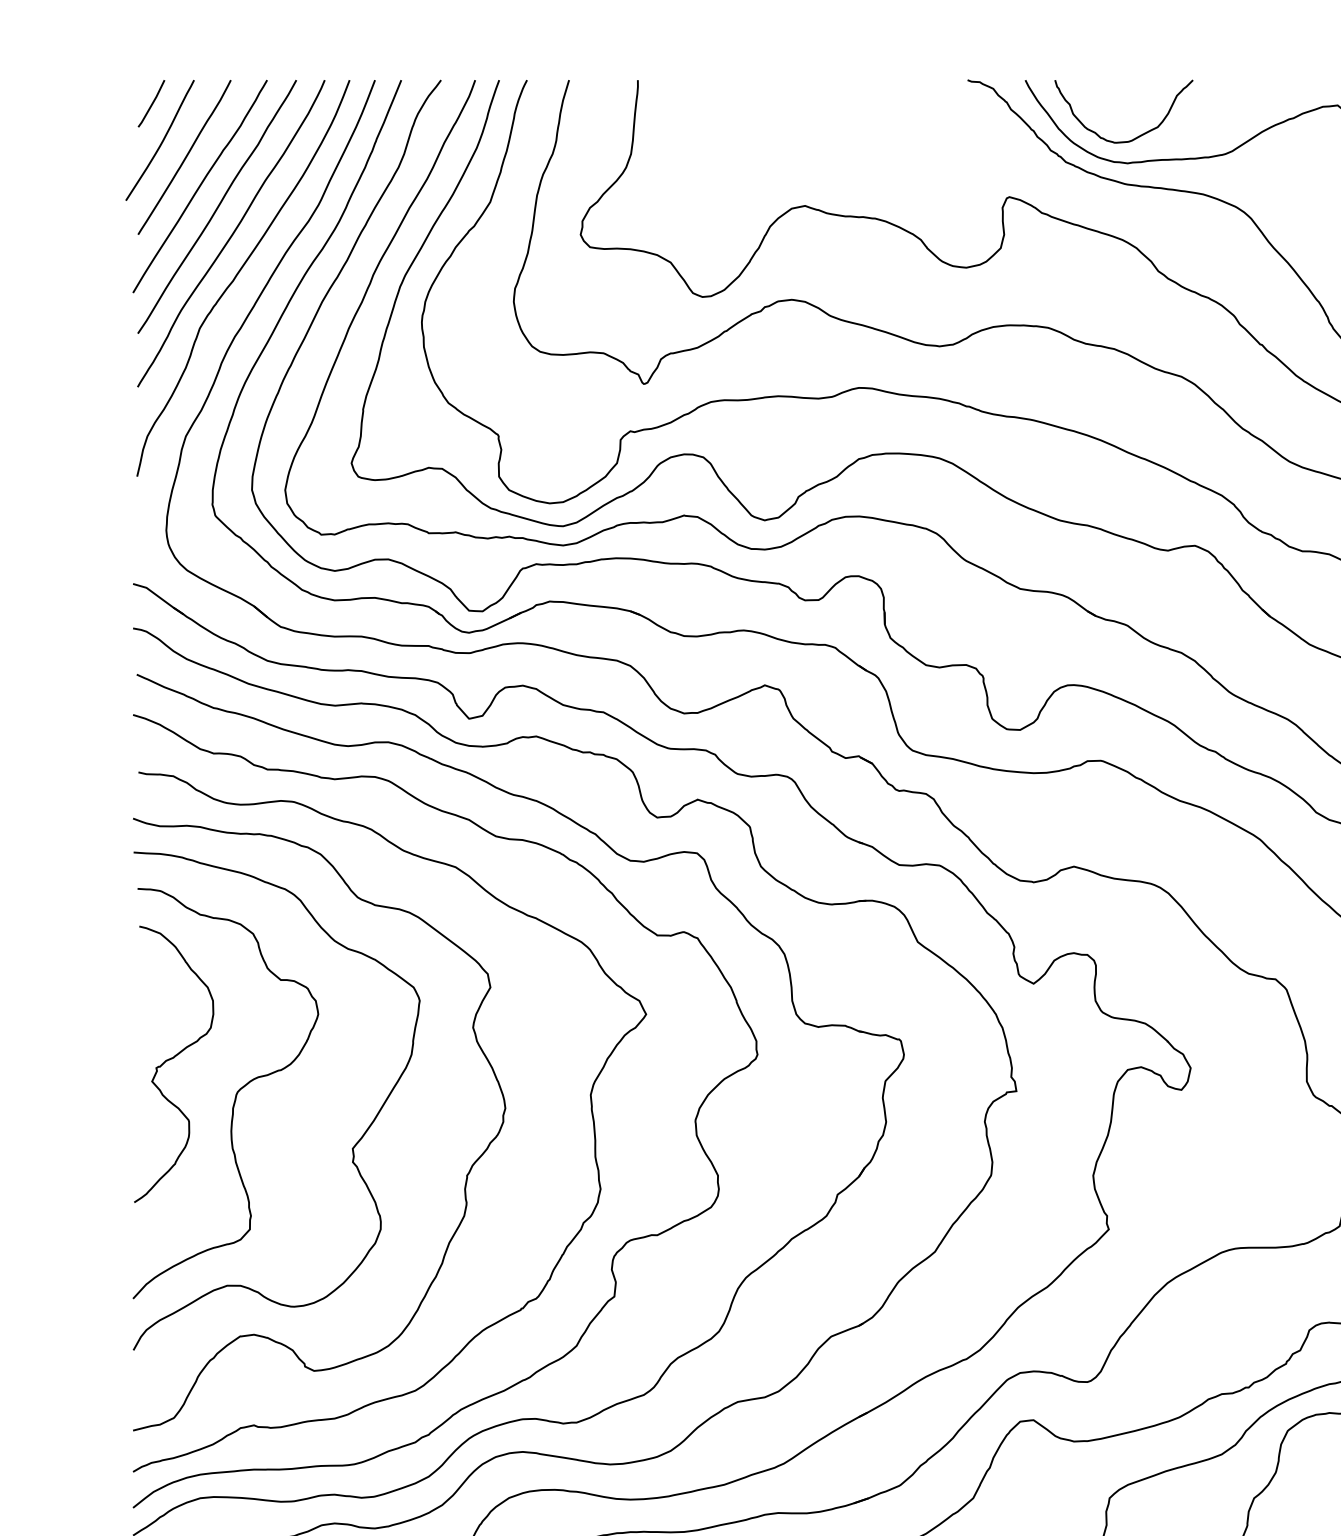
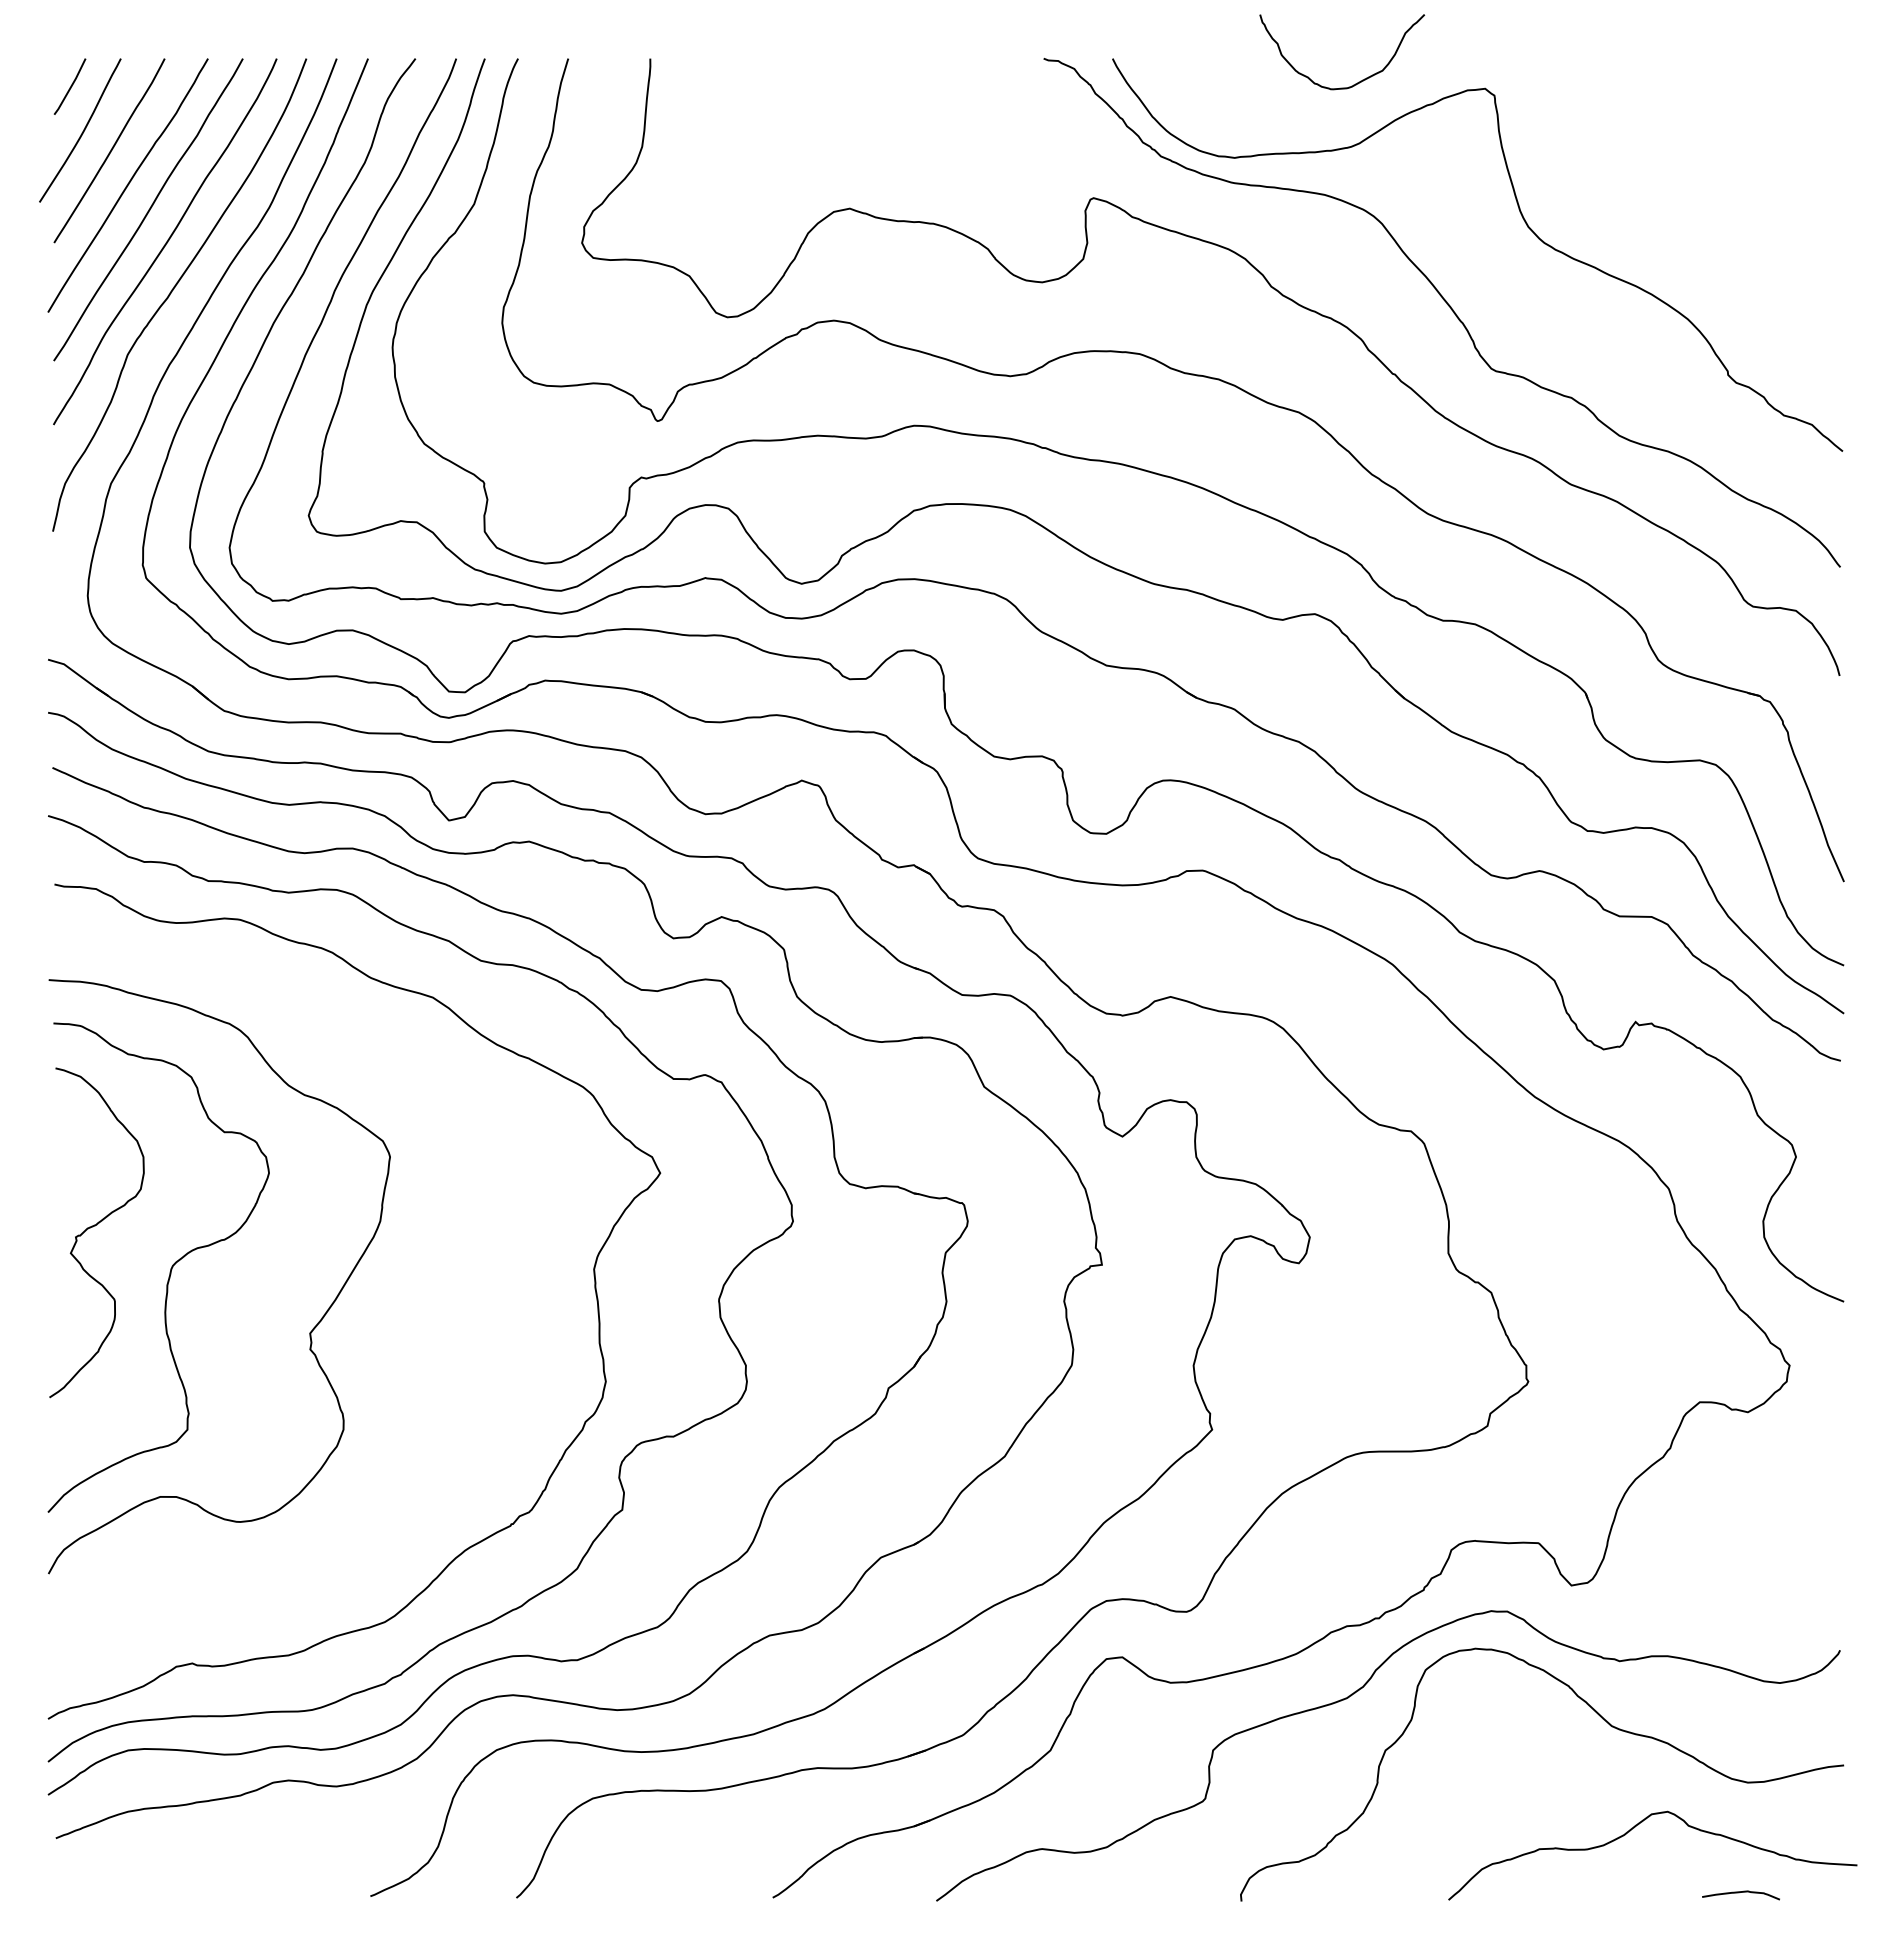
curve: (1139, 135) -> (1360, 80), moved
curve: (466, 1175) -> (445, 1365), removed

